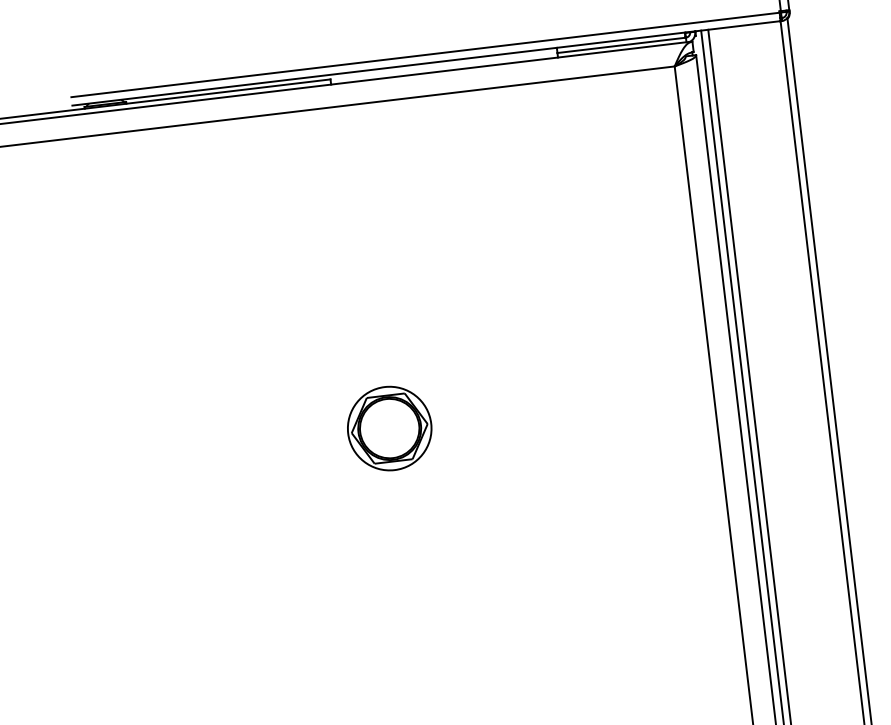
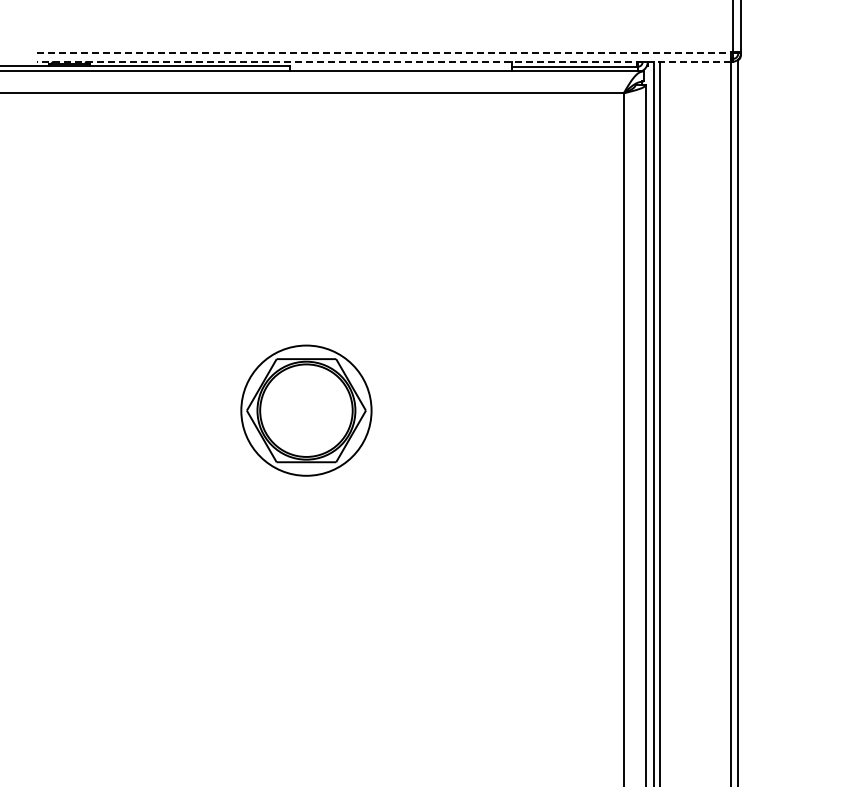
line: (425, 54) -> (384, 53), solid -> dashed
line: (426, 63) -> (384, 61), solid -> dashed
part: (389, 427) -> (306, 409), size x1.6

